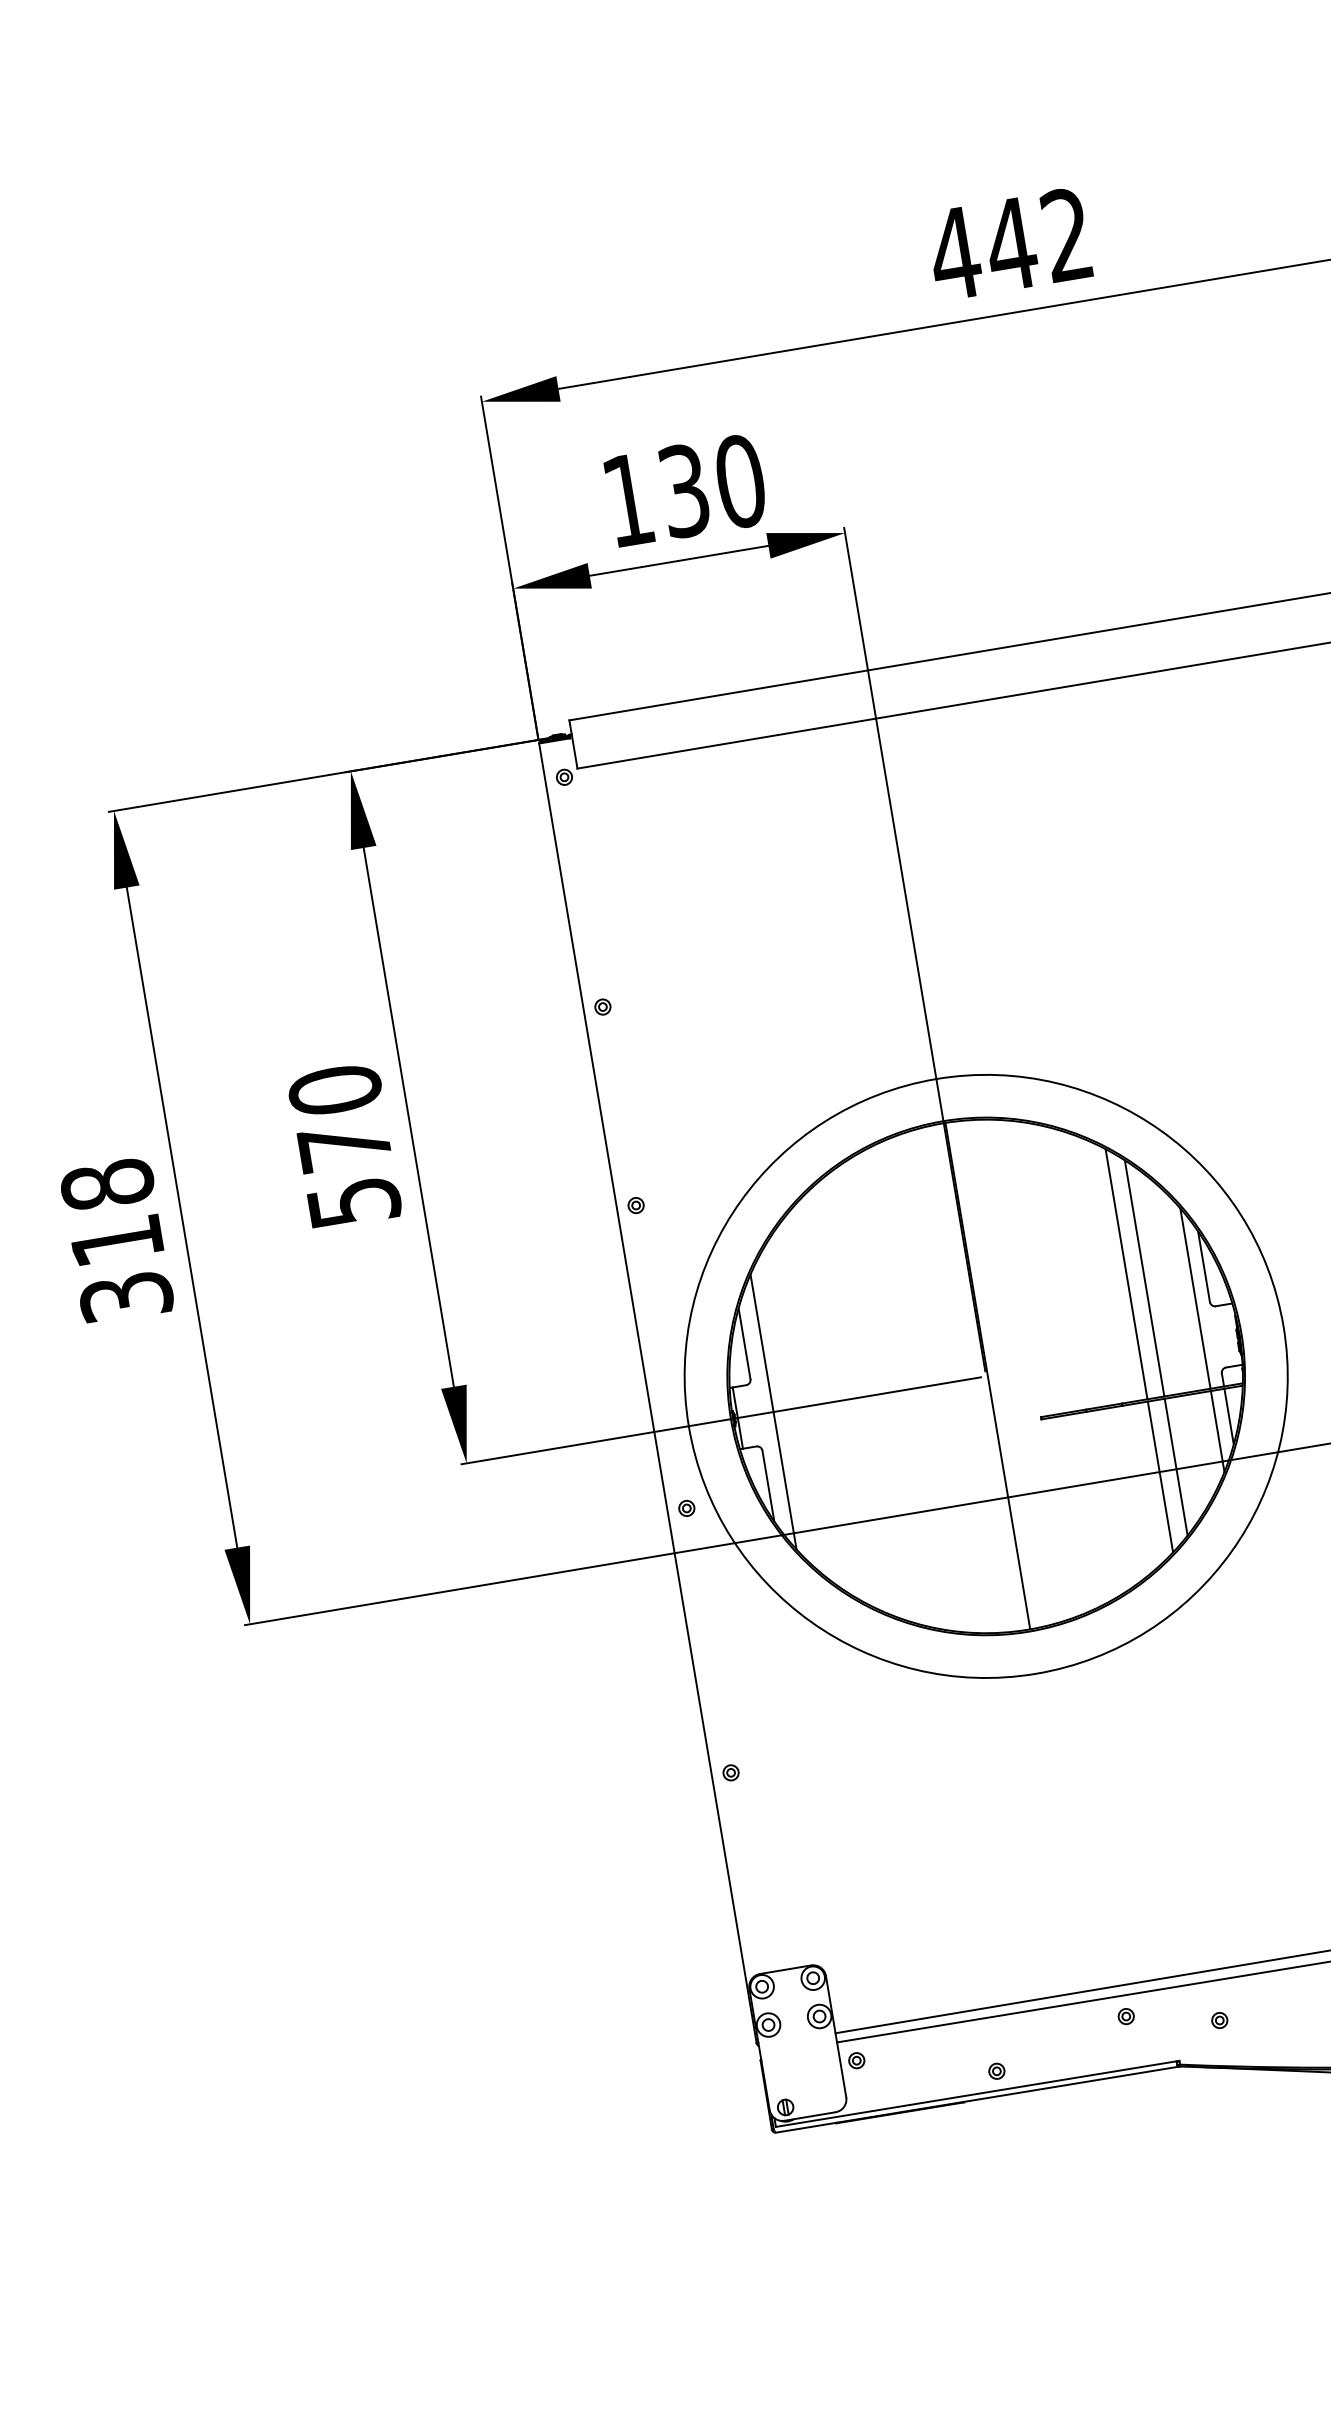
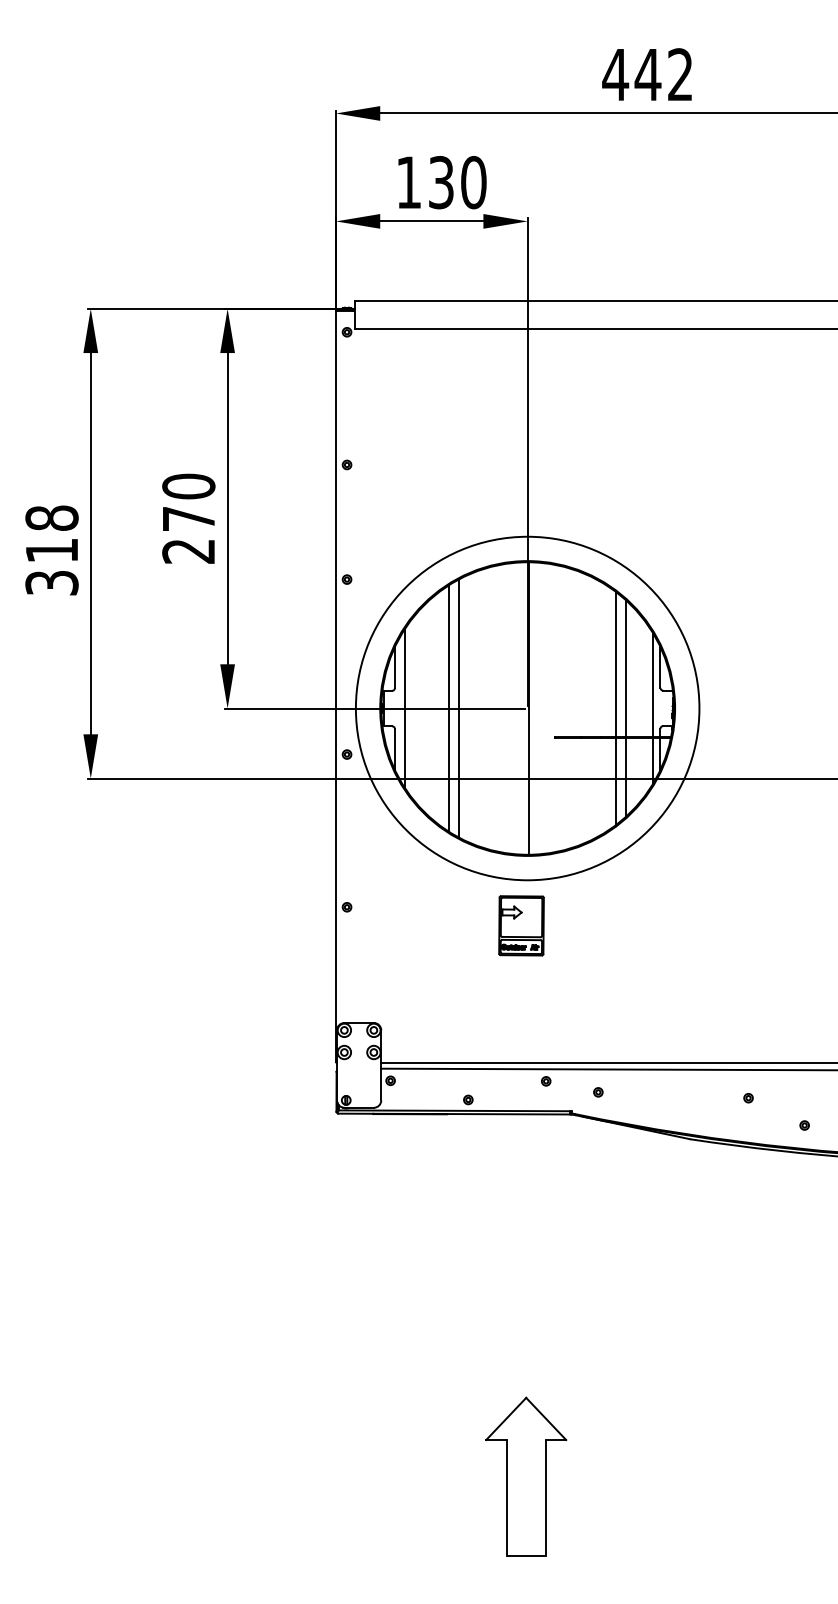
text: (353, 1202) -> (188, 551), 570 -> 270
line: (866, 1396) -> (458, 708), added
line: (849, 1399) -> (448, 708), added
part: (1038, 1753) -> (521, 925), added

